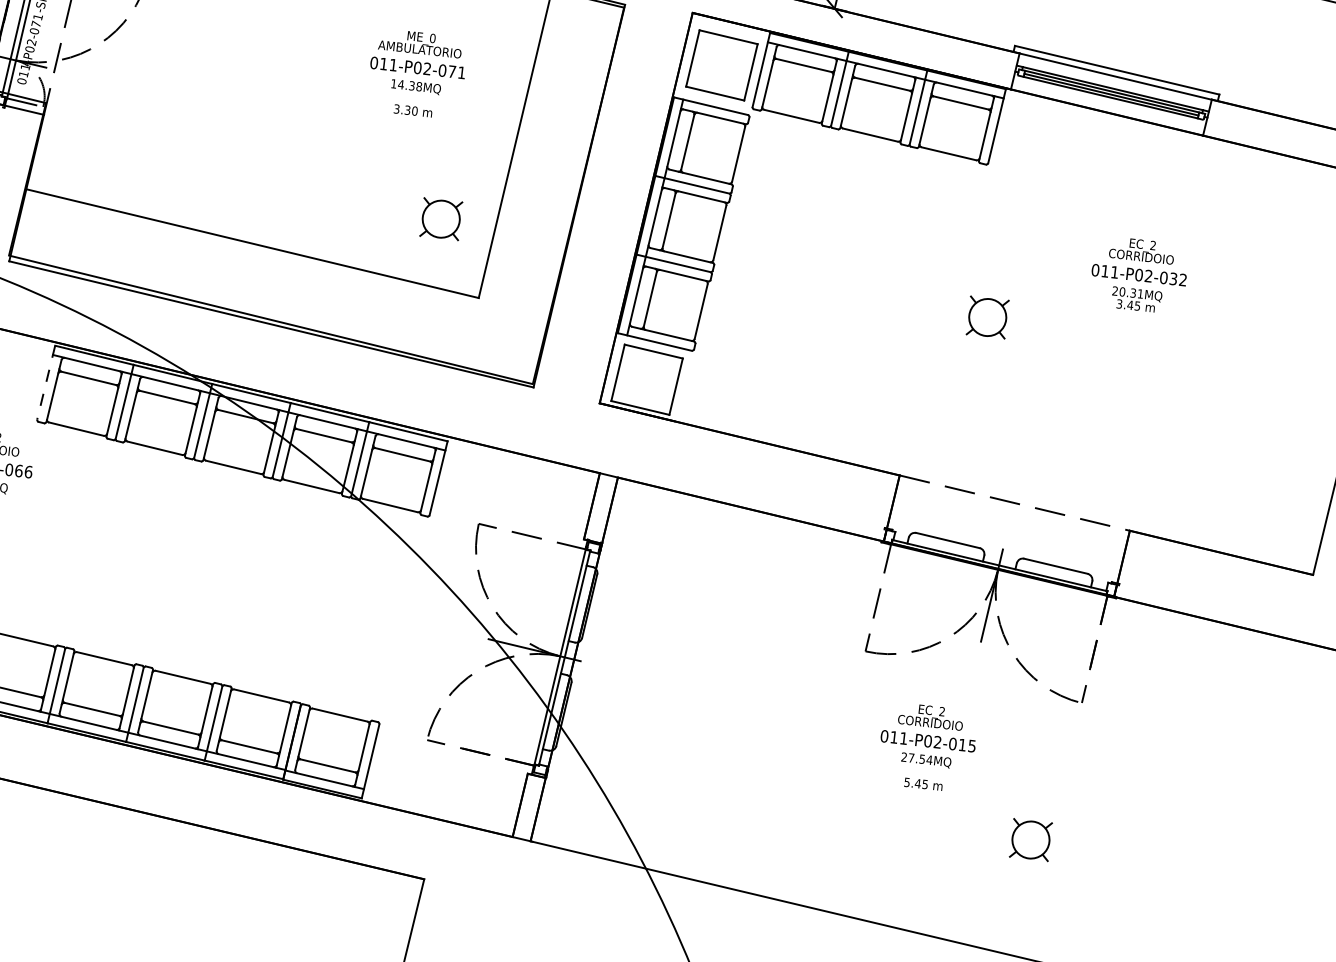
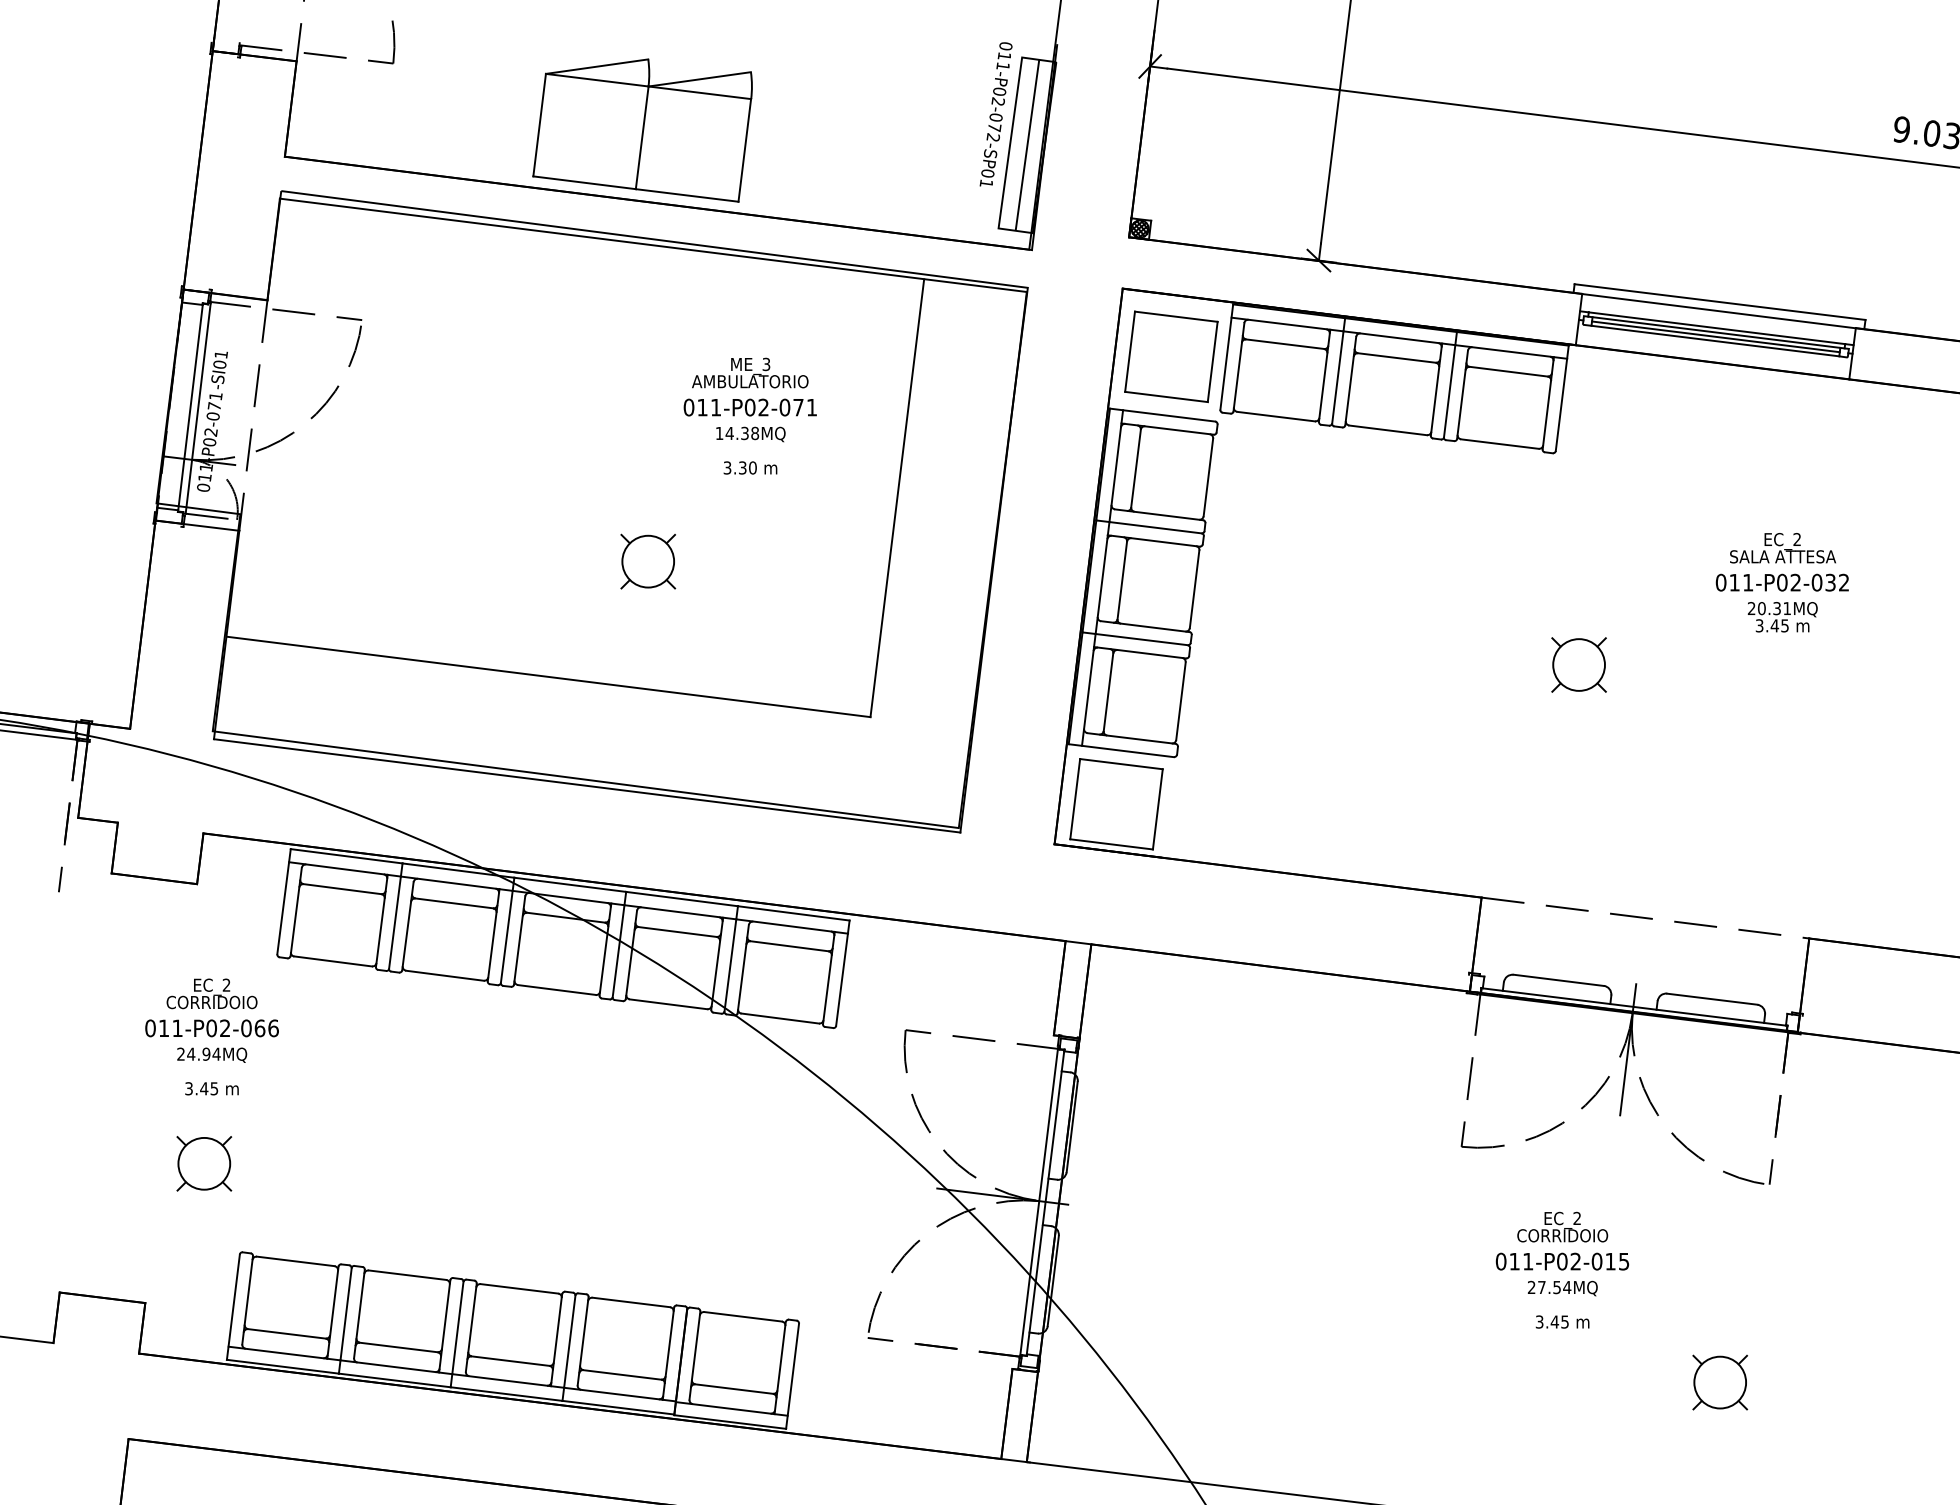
text: (432, 38) -> (766, 364), ME_0 -> ME_3
part: (441, 219) -> (648, 561), moved
text: (1141, 256) -> (1782, 556), CORRIDOIO -> SALA ATTESA
line: (45, 383) -> (283, 902), dashed -> solid
text: (907, 782) -> (1539, 1321), 5.45 -> 3.45

